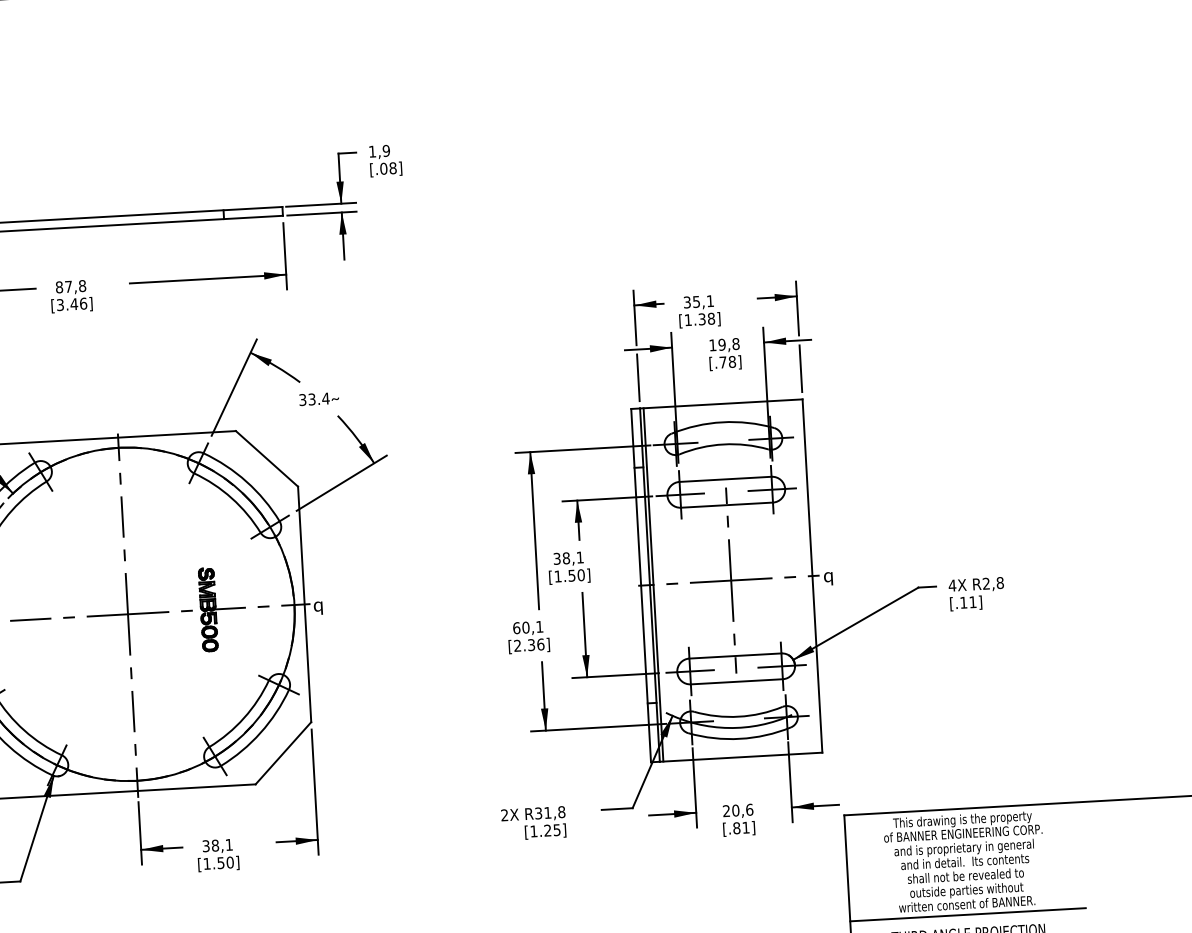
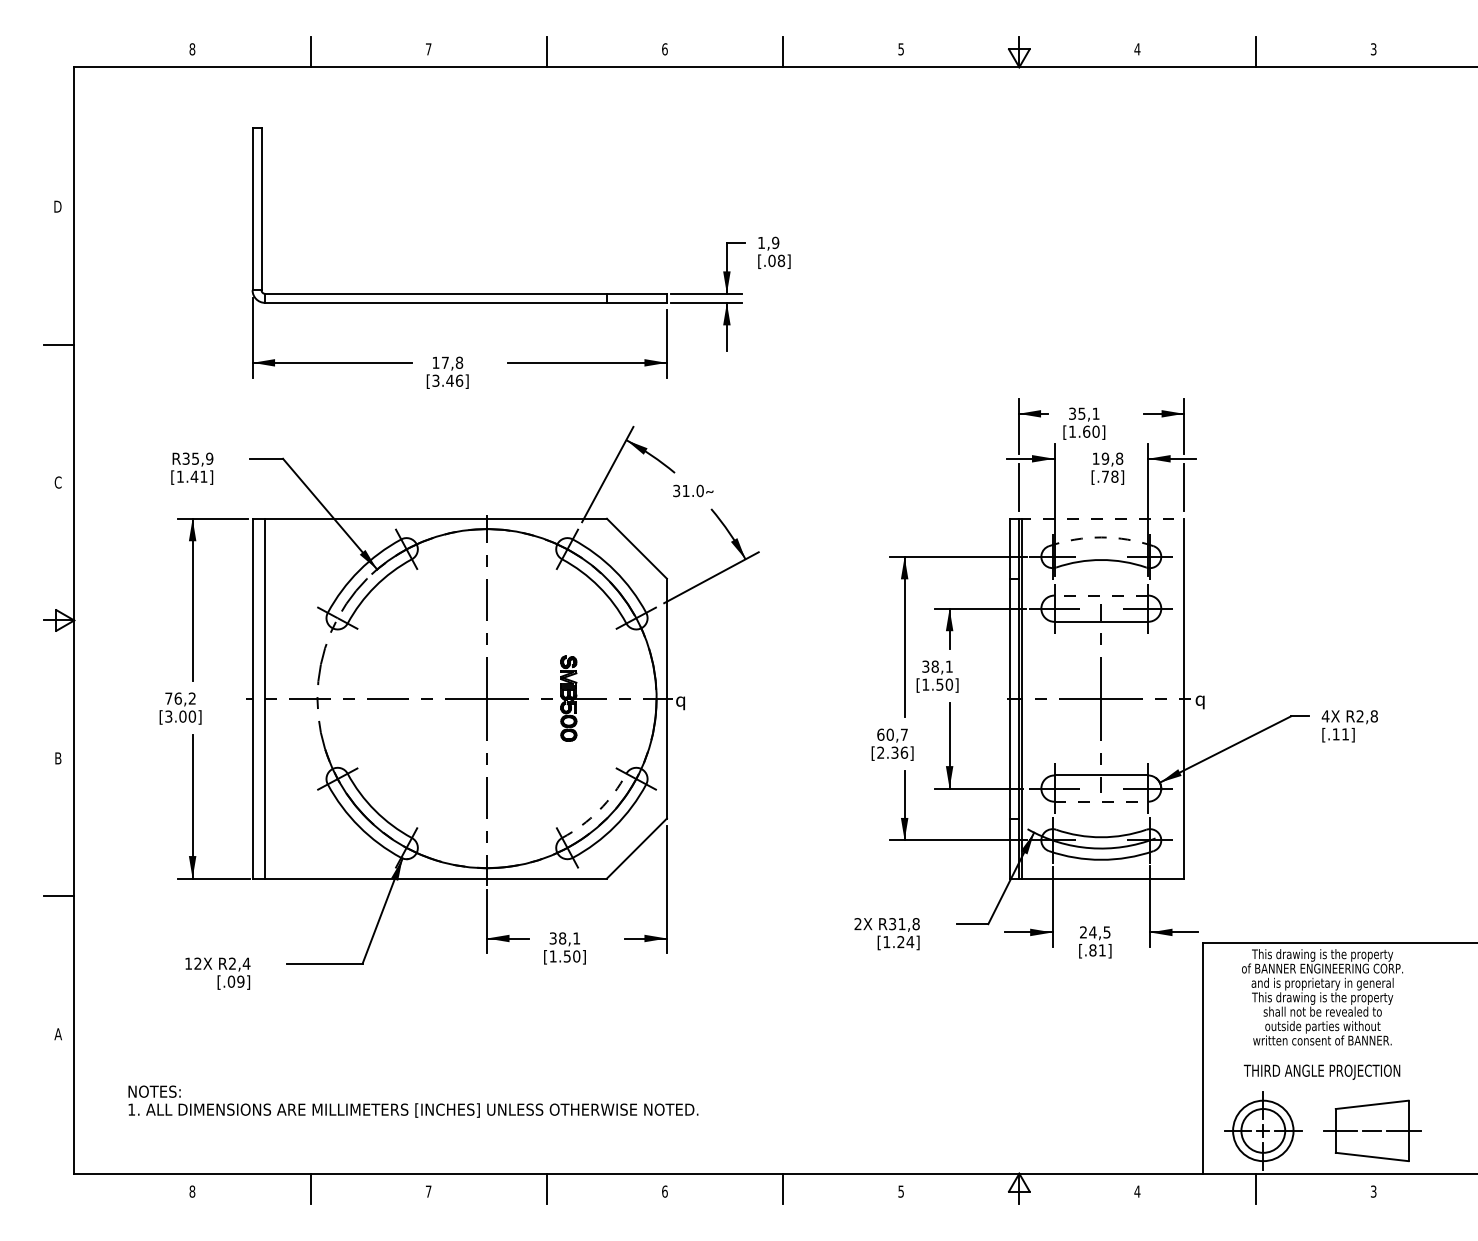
text: (58, 287) -> (435, 362), 87,8 -> 17,8
text: (706, 318) -> (1091, 431), [1.38] -> [1.60]
text: (319, 398) -> (693, 490), 33.4 -> 31.0
line: (721, 403) -> (1101, 518), solid -> dashed
arc: (722, 422) -> (1101, 537), solid -> dashed
line: (725, 479) -> (1101, 595), solid -> dashed
text: (539, 626) -> (904, 734), 60,1 -> 60,7
line: (737, 681) -> (1101, 801), solid -> dashed
arc: (243, 718) -> (598, 810), solid -> dashed
text: (742, 810) -> (1099, 932), 20,6 -> 24,5
text: (557, 830) -> (910, 942), [1.25] -> [1.24]
text: (964, 862) -> (1322, 998), and in detail.  Its contents -> This drawing is the property
line: (967, 914) -> (1322, 1051), removed

